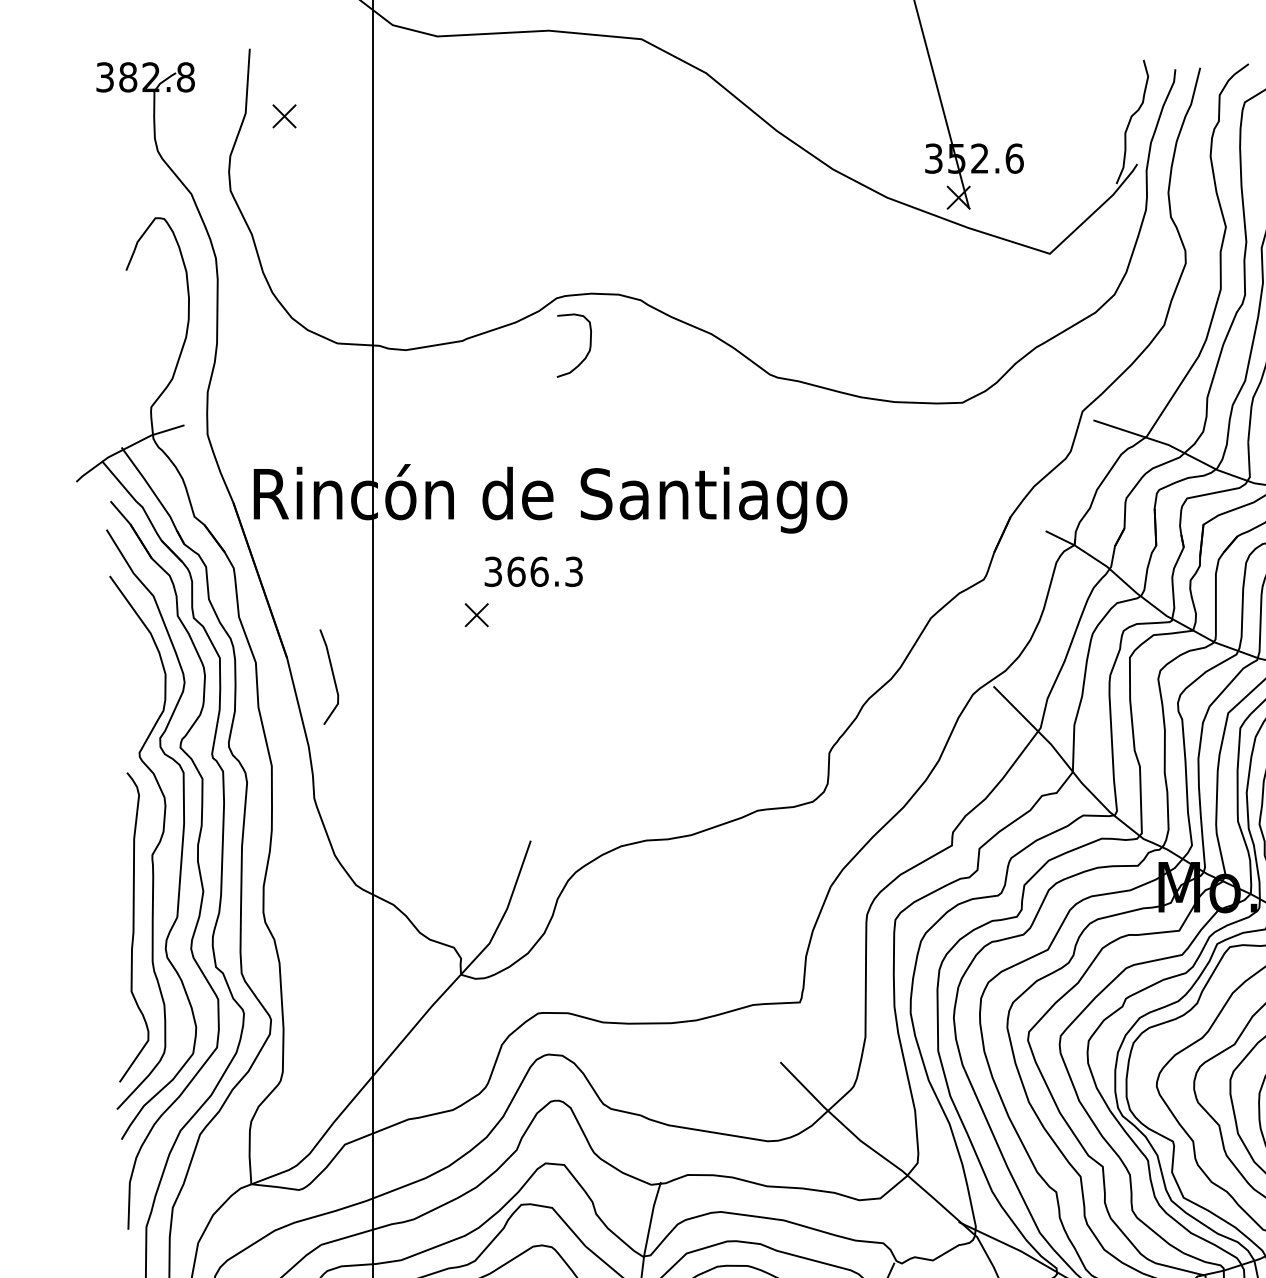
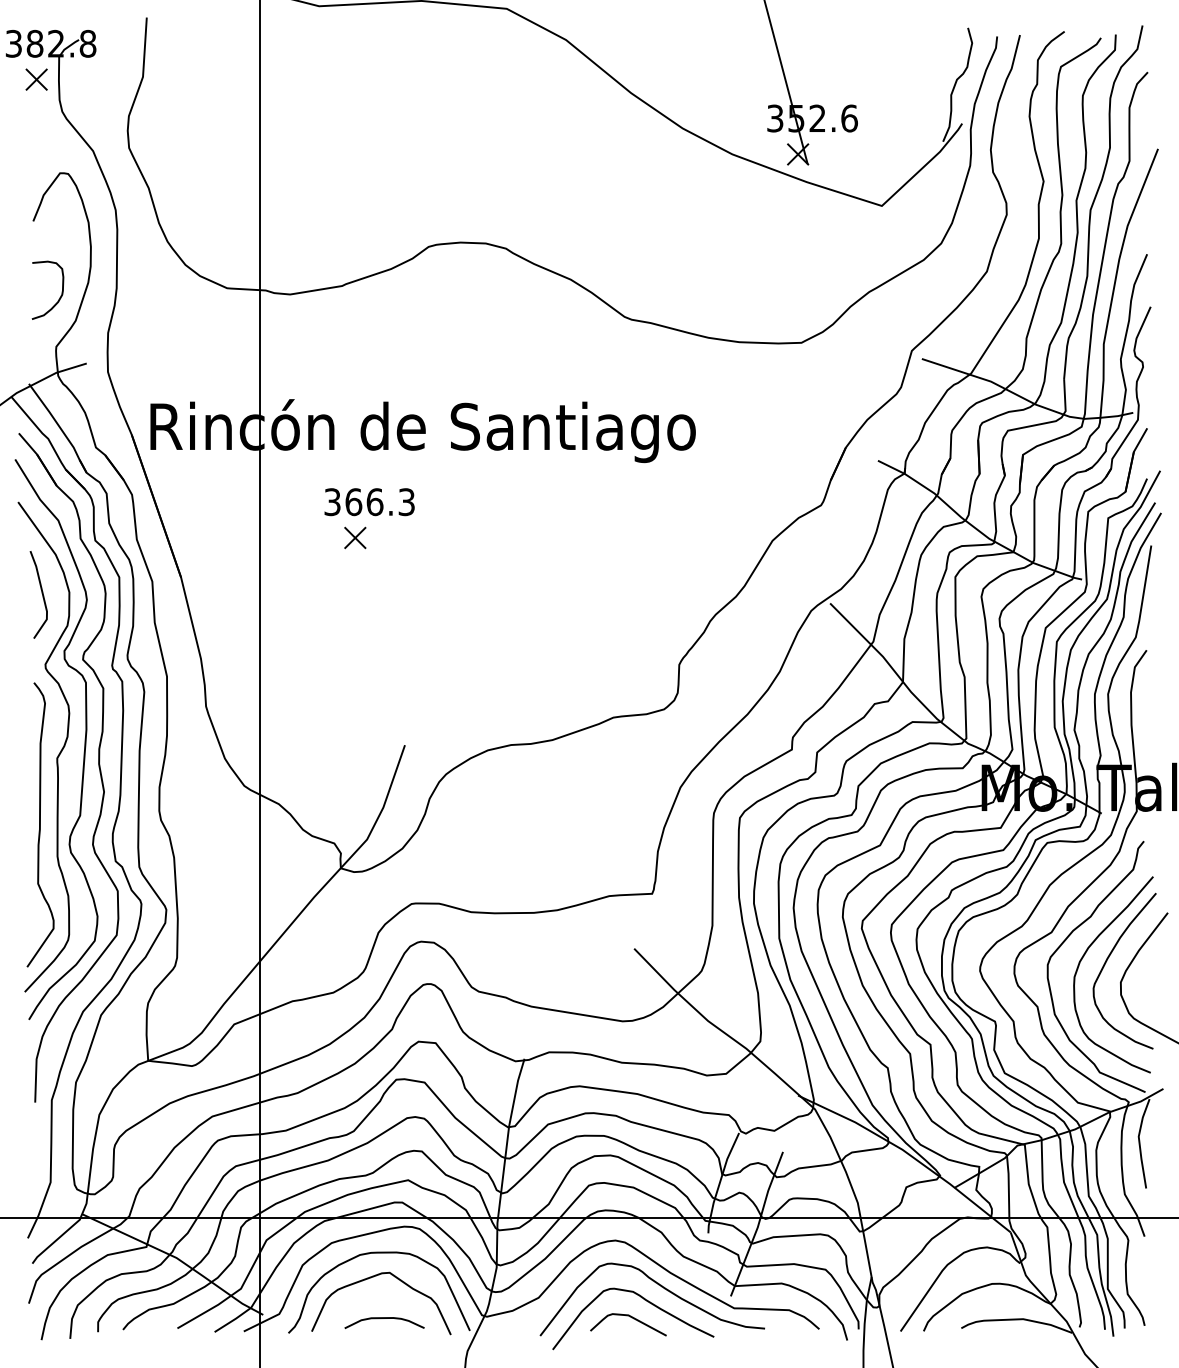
part: (284, 116) -> (36, 79), moved
curve: (589, 346) -> (61, 291), moved
text: (533, 572) -> (369, 502), moved
line: (332, 675) -> (41, 593), moved

